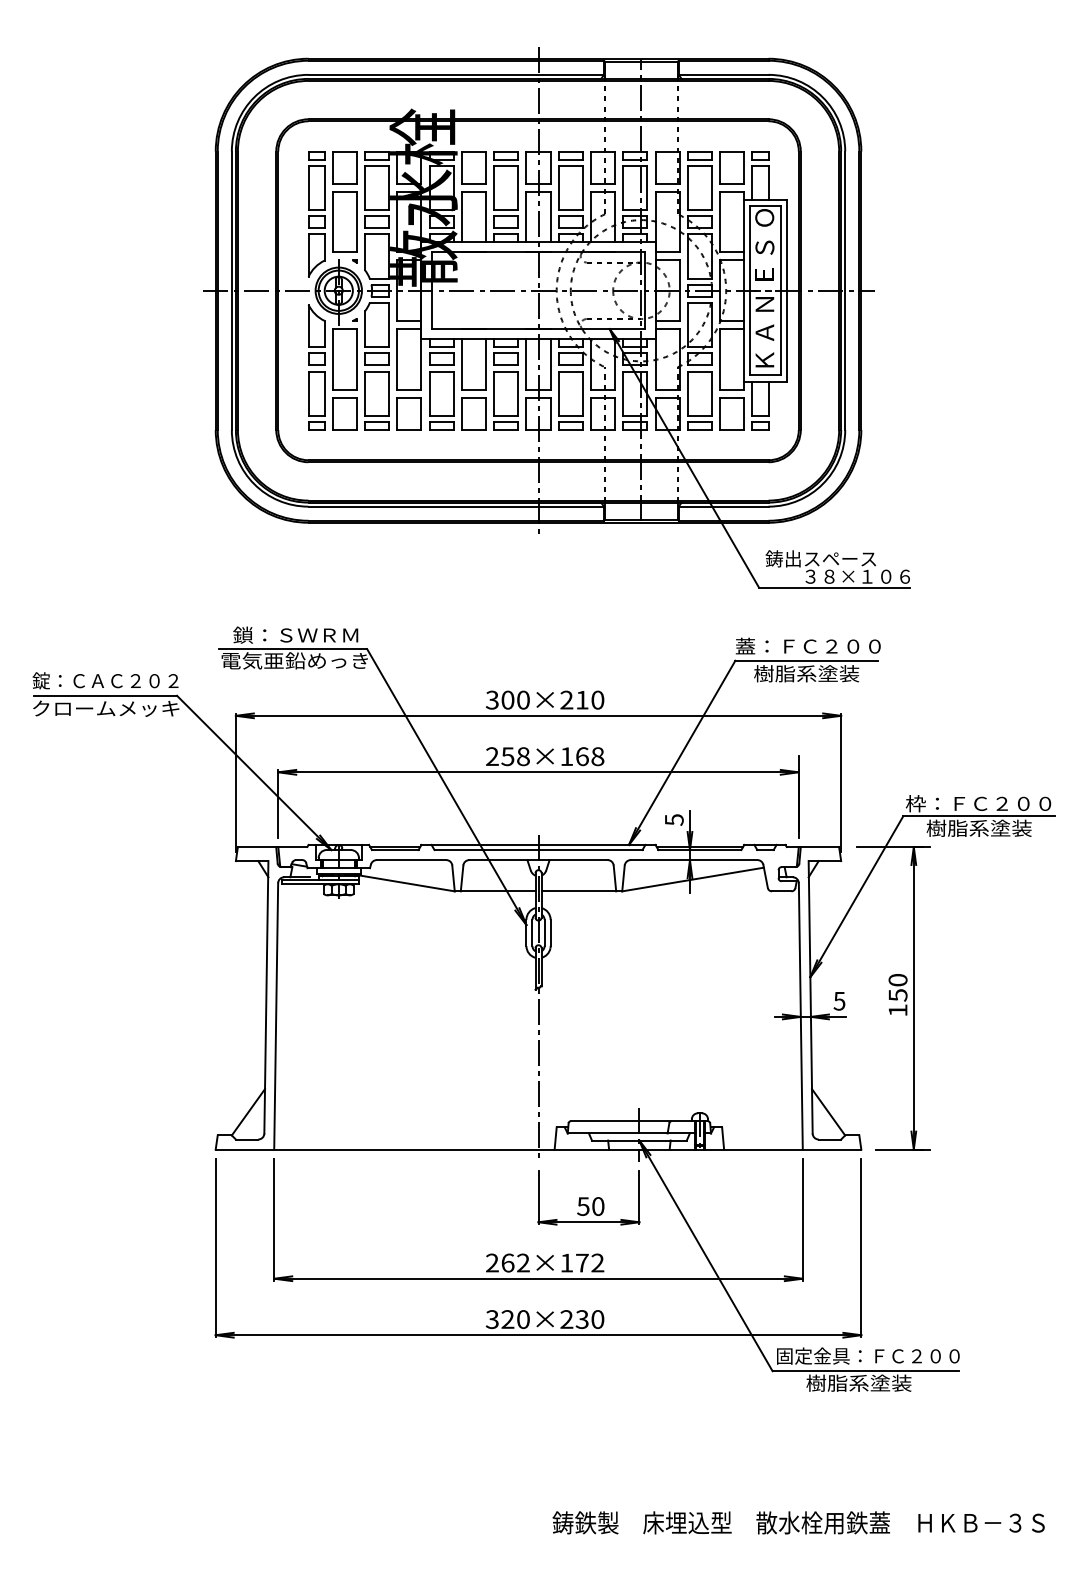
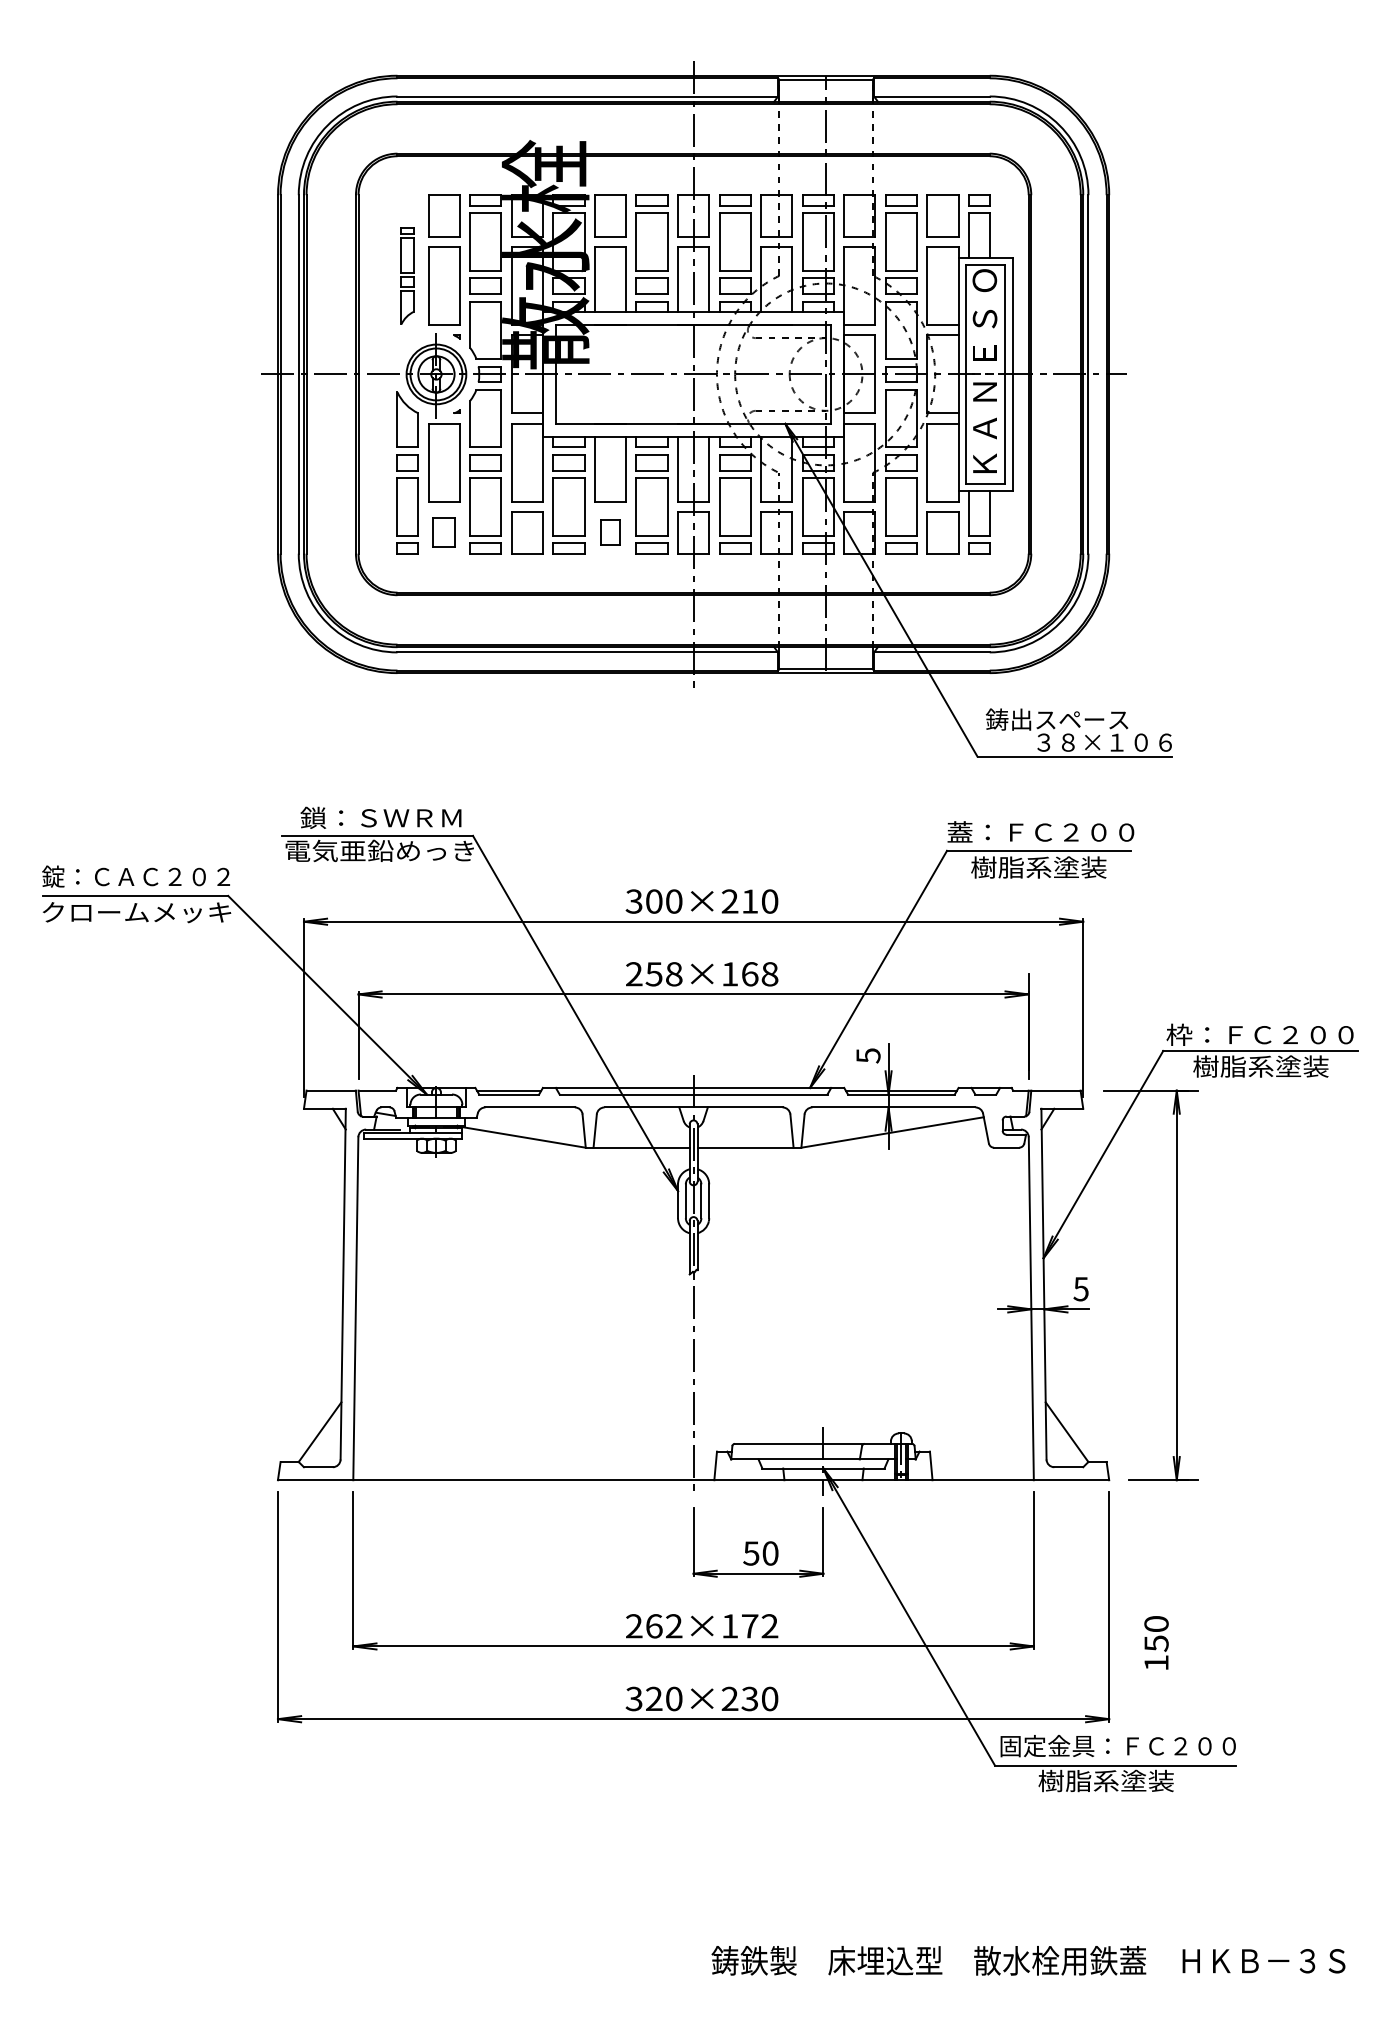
part: (316, 213) -> (407, 275), size x0.6
part: (345, 413) -> (444, 532), size x0.7
part: (473, 413) -> (610, 532), size x0.6
text: (898, 994) -> (1156, 1642), moved

